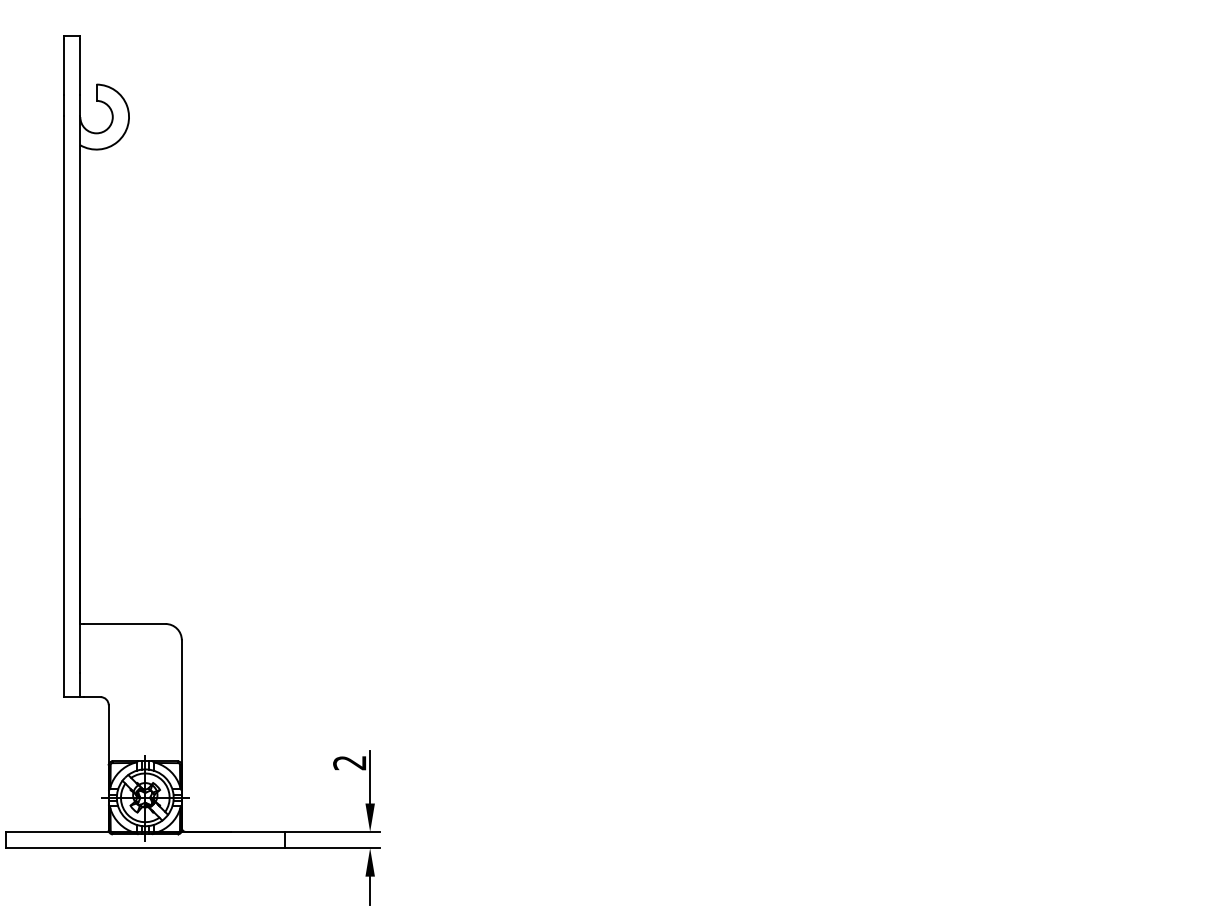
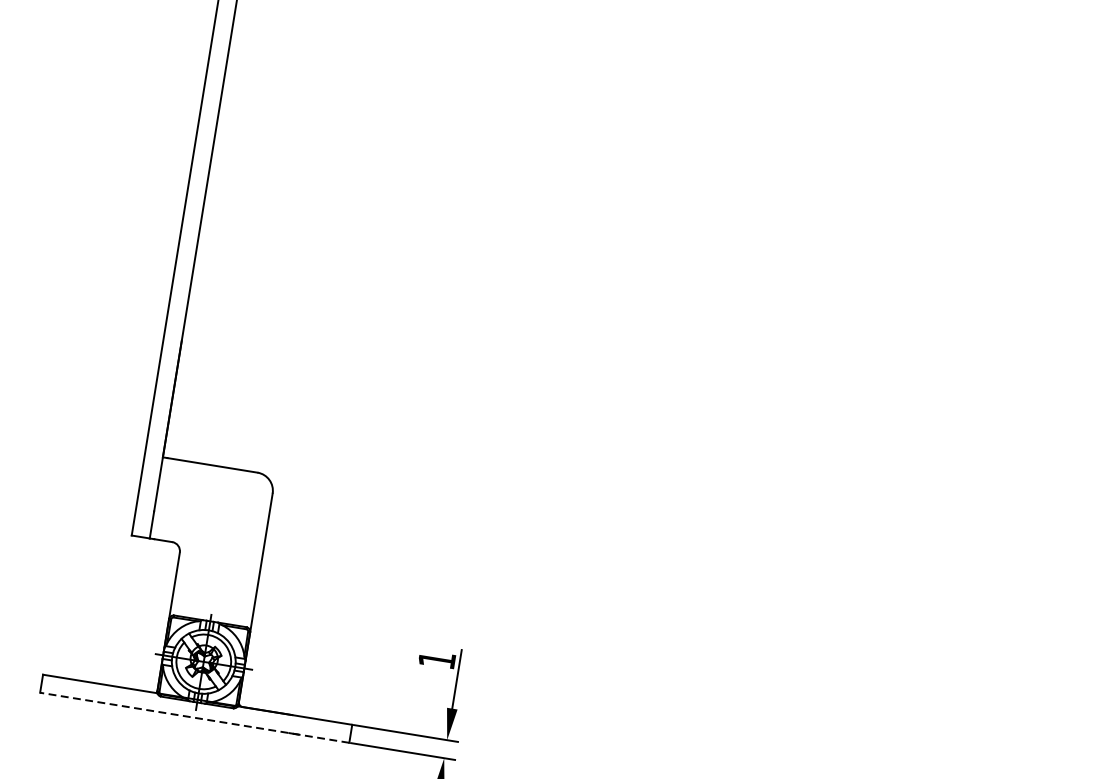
text: (349, 763) -> (436, 660), 2 -> 1
line: (144, 848) -> (193, 717), solid -> dashed

